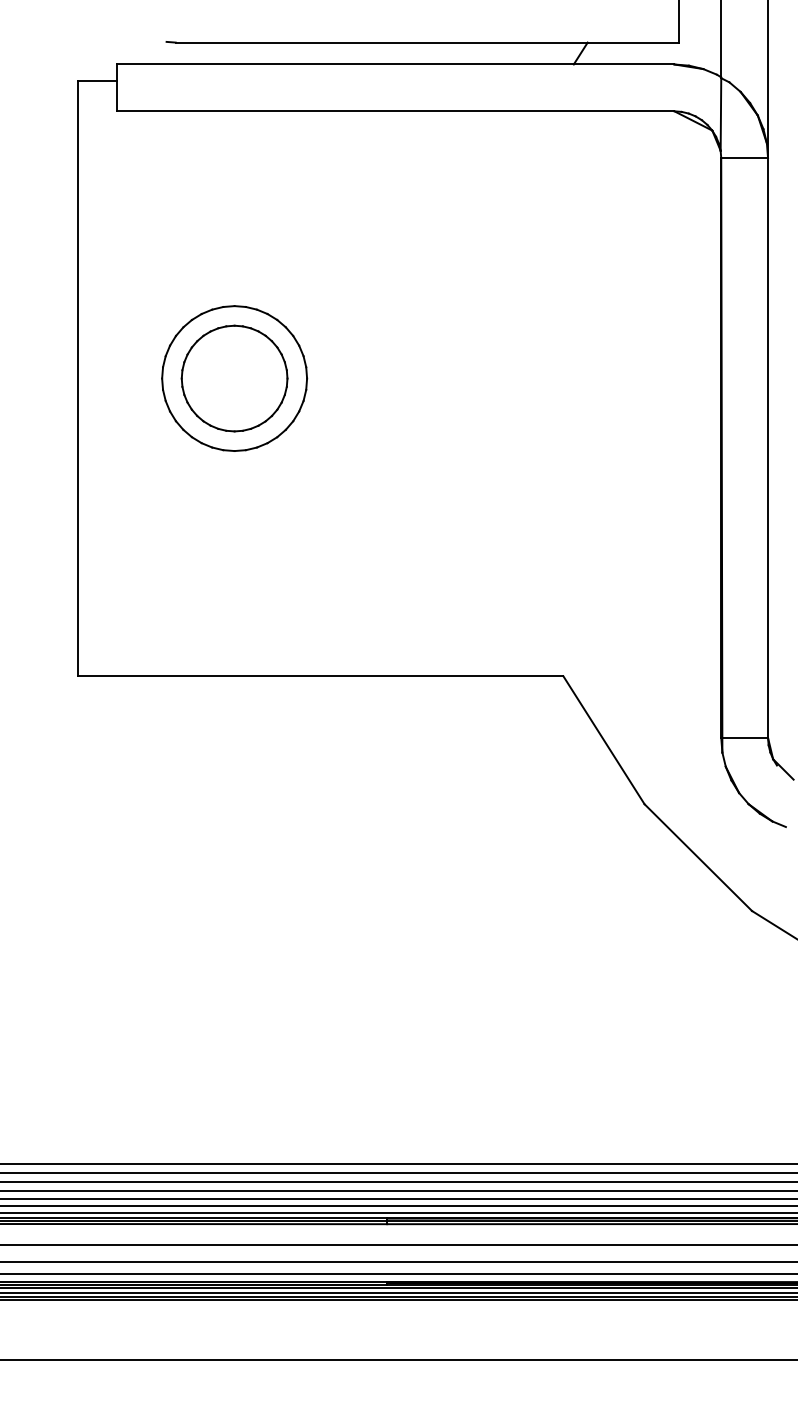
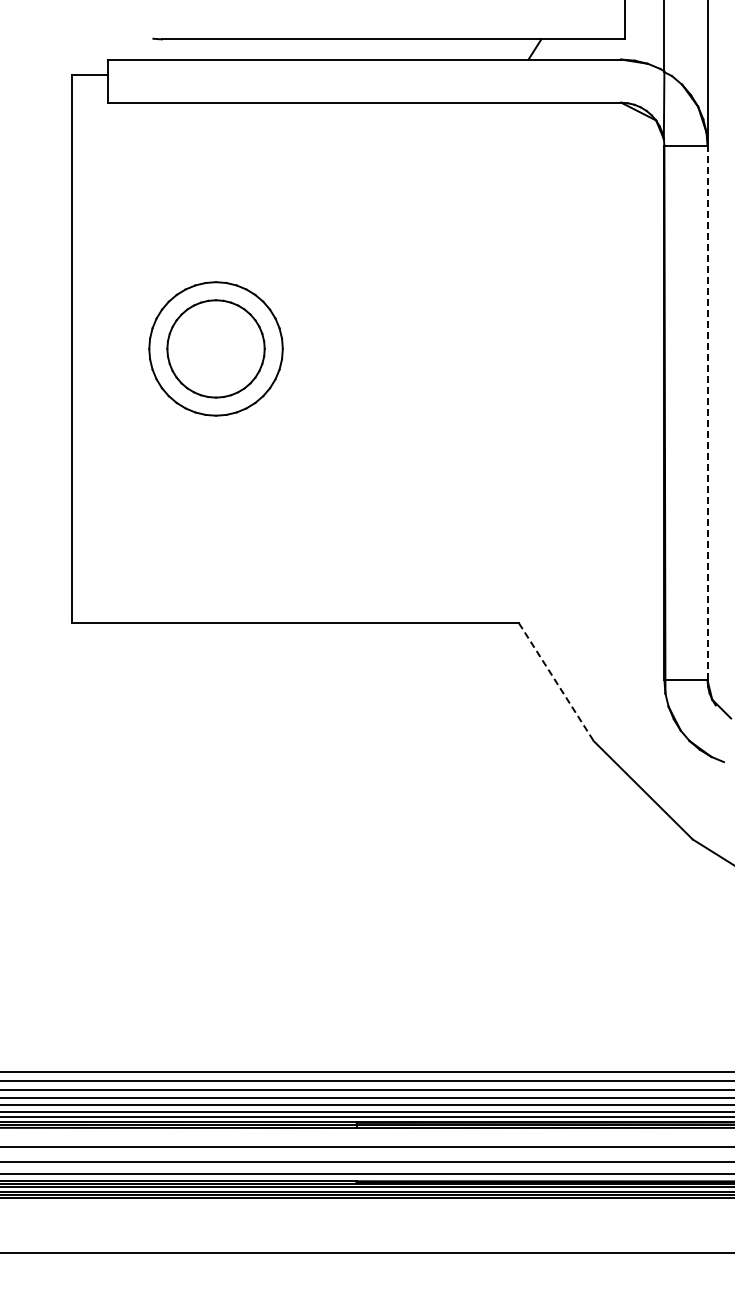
line: (768, 447) -> (707, 412), solid -> dashed
line: (604, 740) -> (556, 682), solid -> dashed

